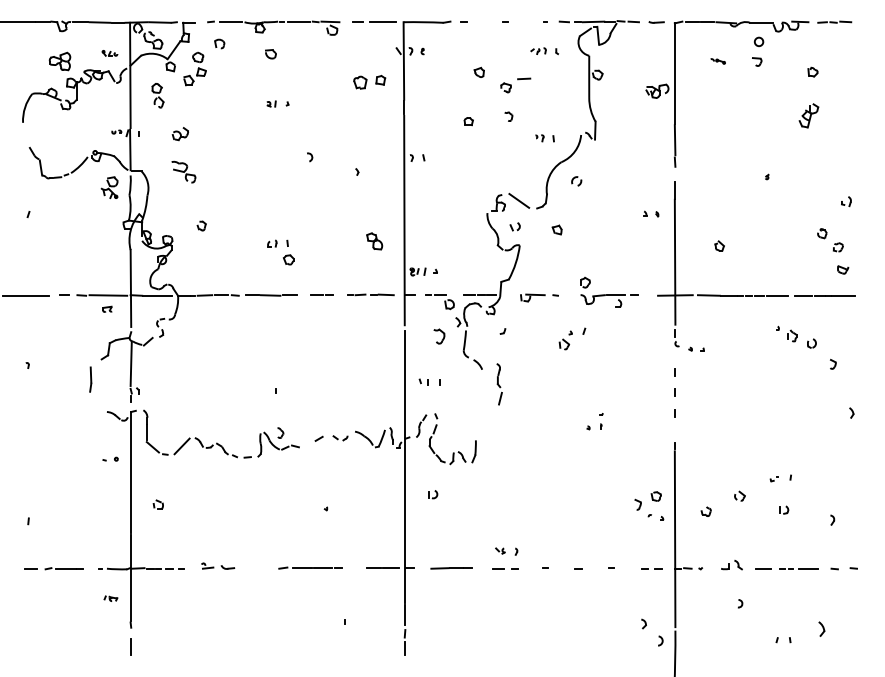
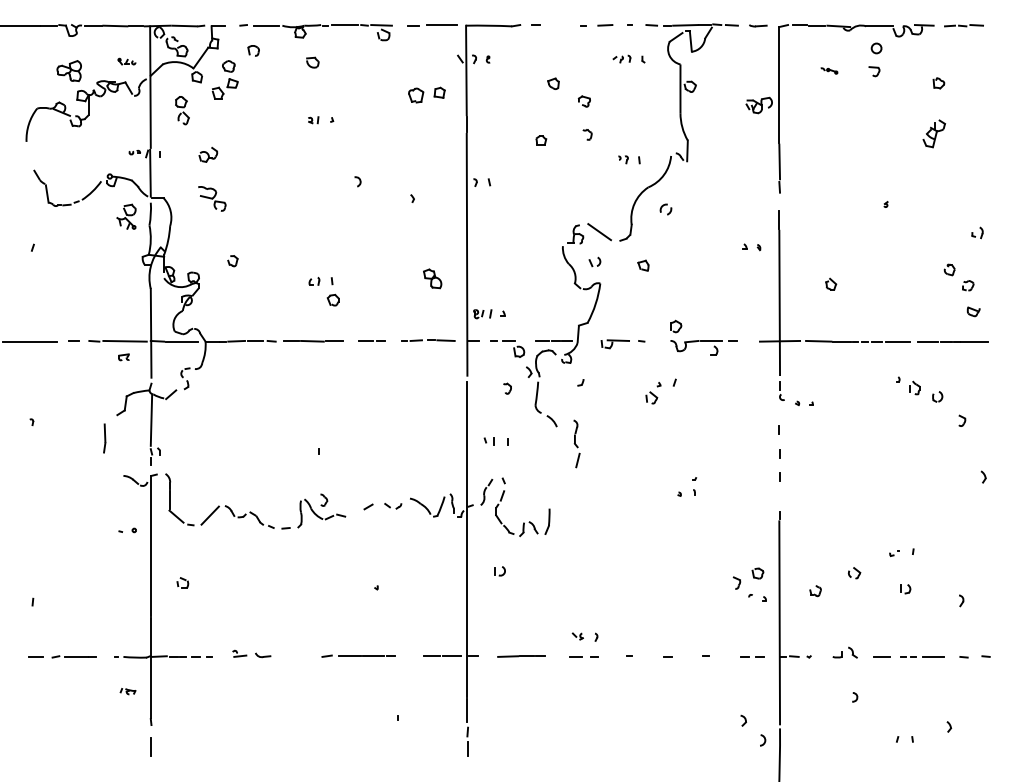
line: (524, 78) -> (605, 24), moved
part: (439, 336) -> (507, 388), size x0.62
part: (821, 629) -> (948, 727), size x0.62

